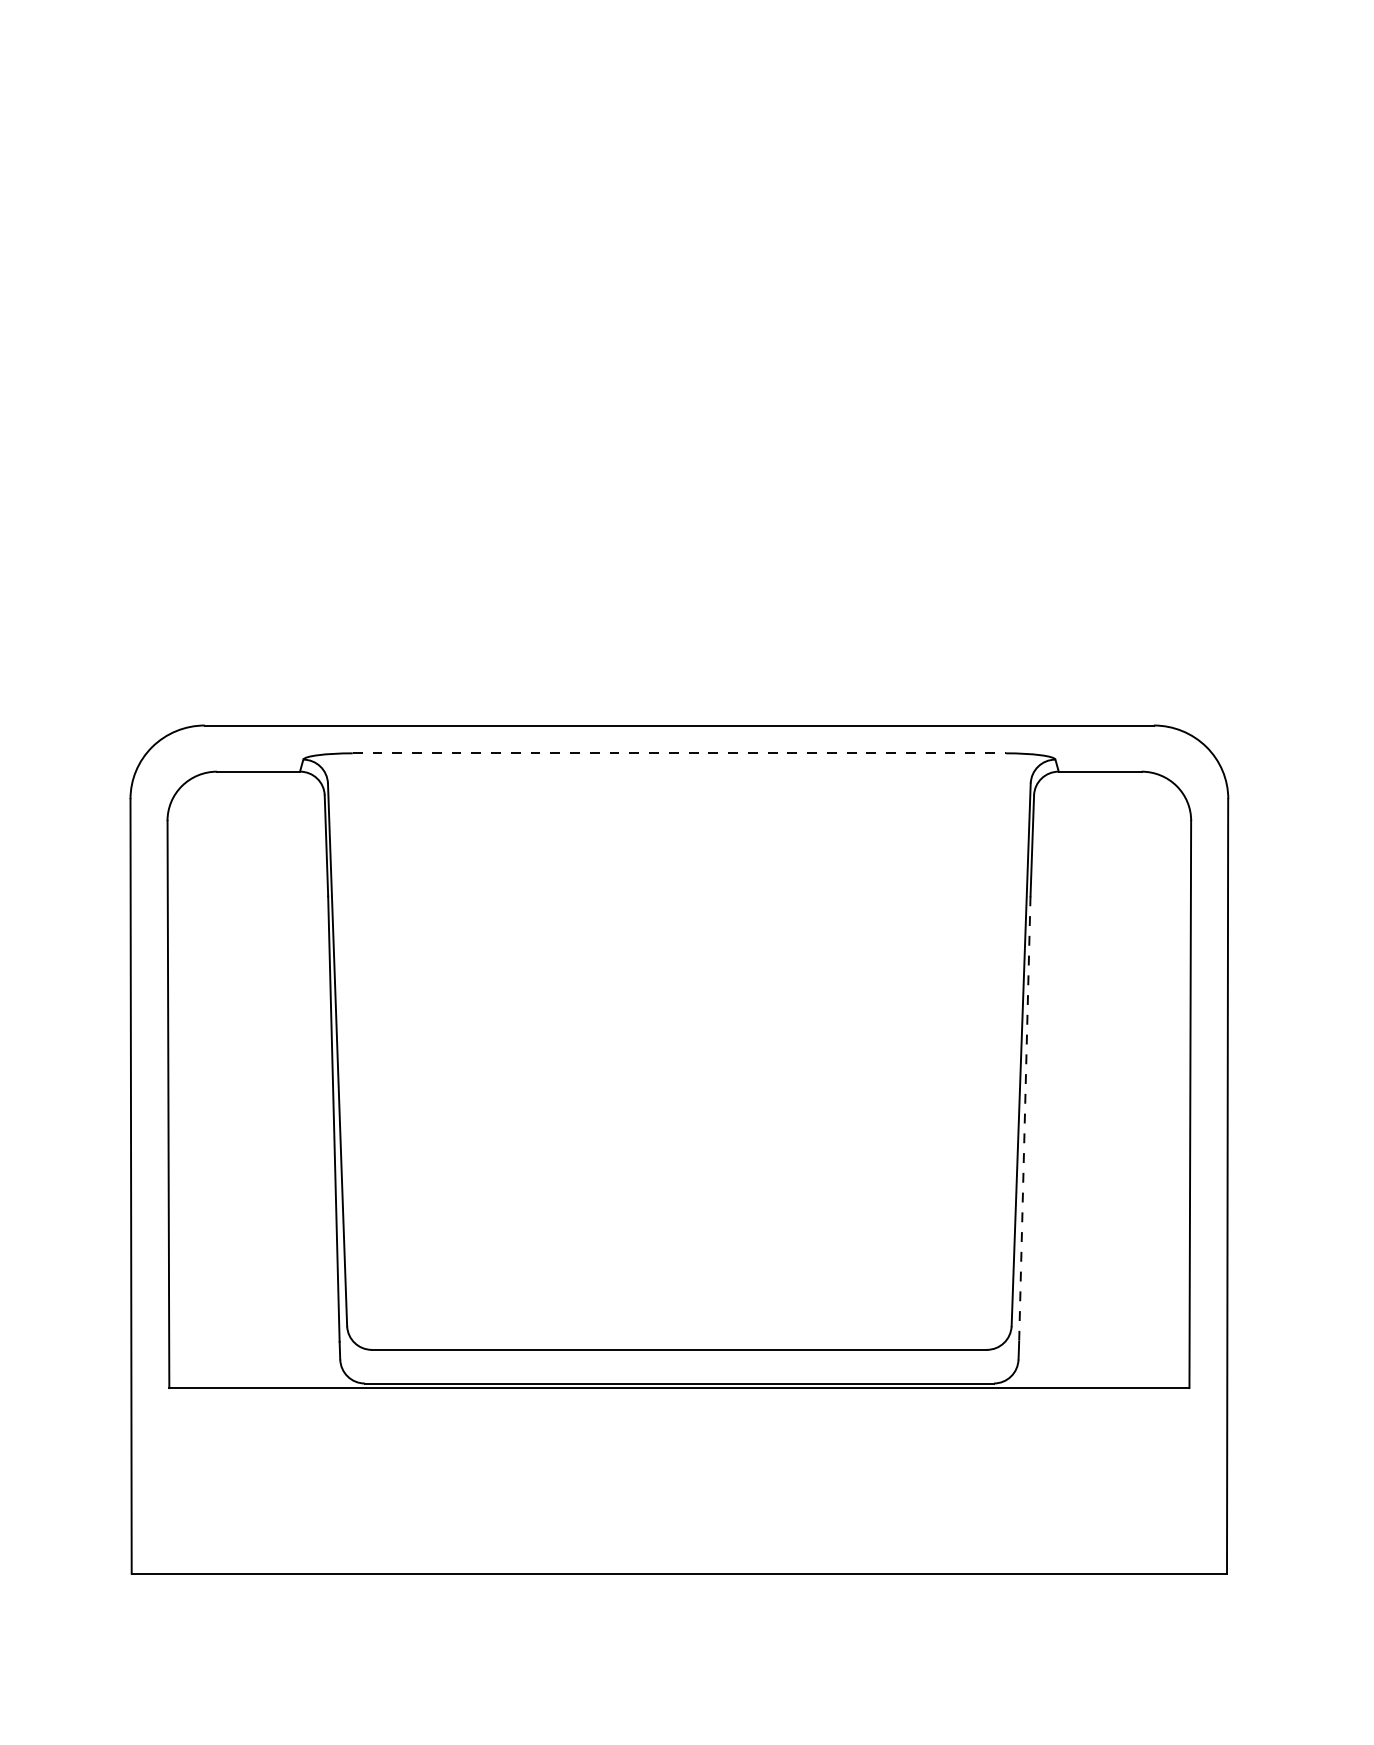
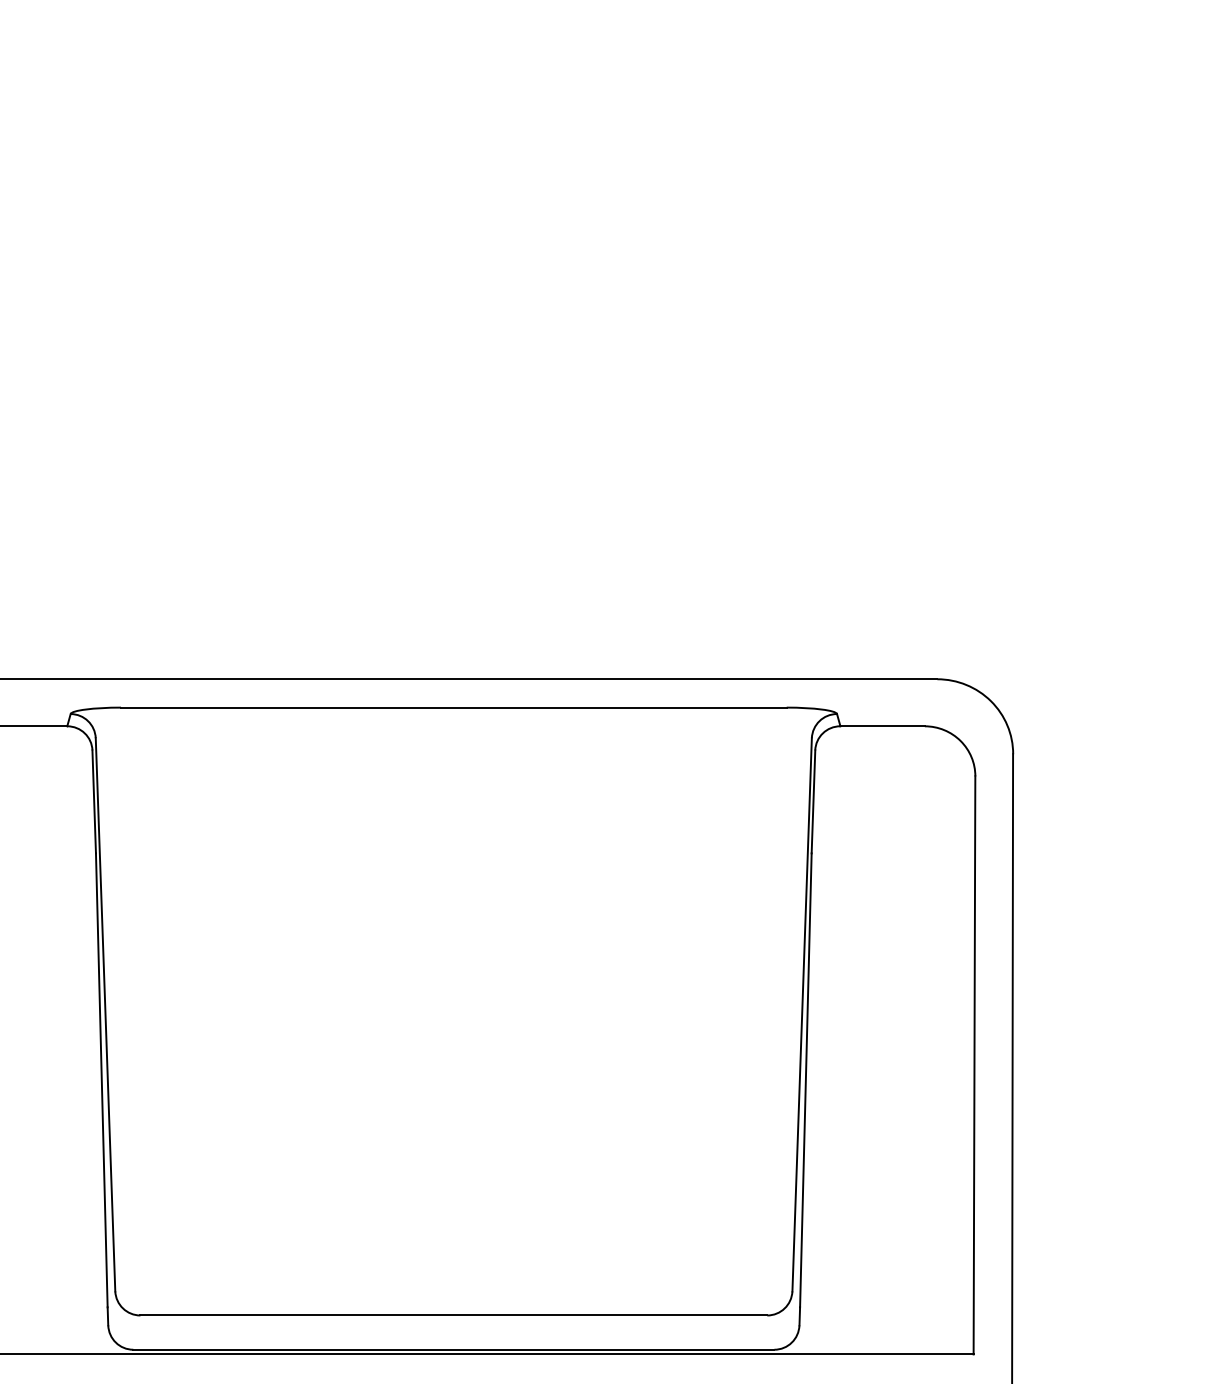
line: (679, 753) -> (453, 707), dashed -> solid
line: (1024, 1119) -> (805, 1080), dashed -> solid

